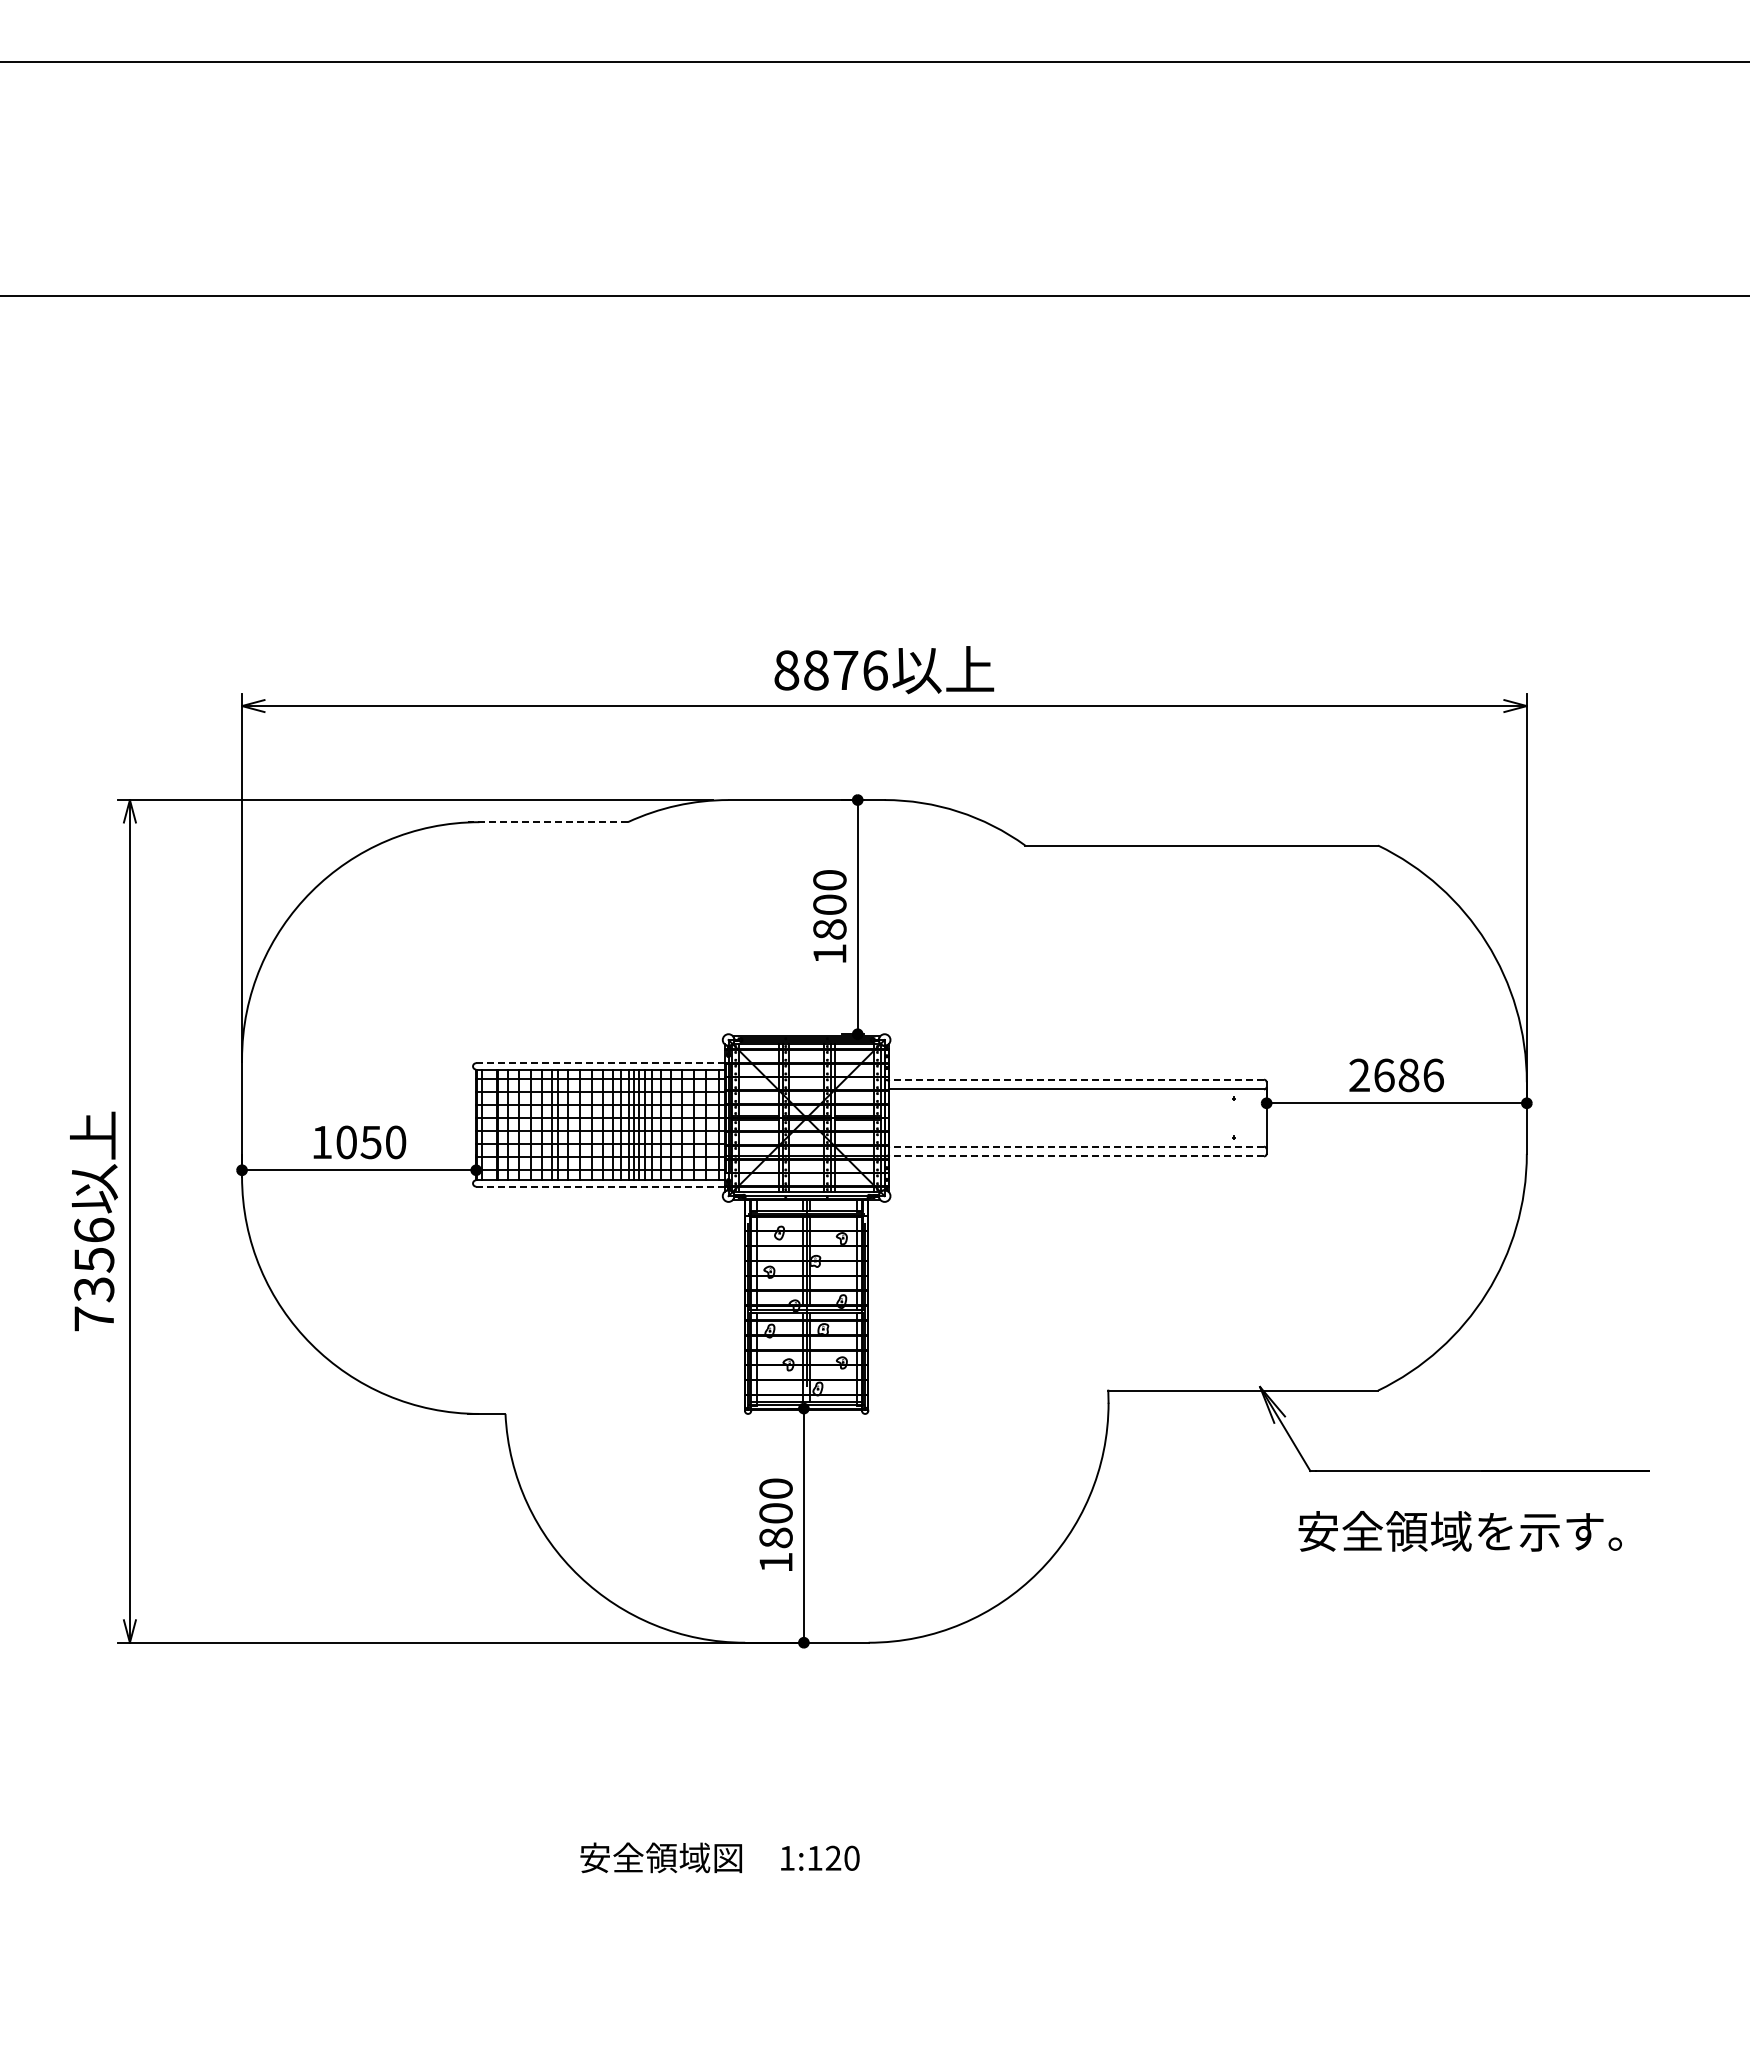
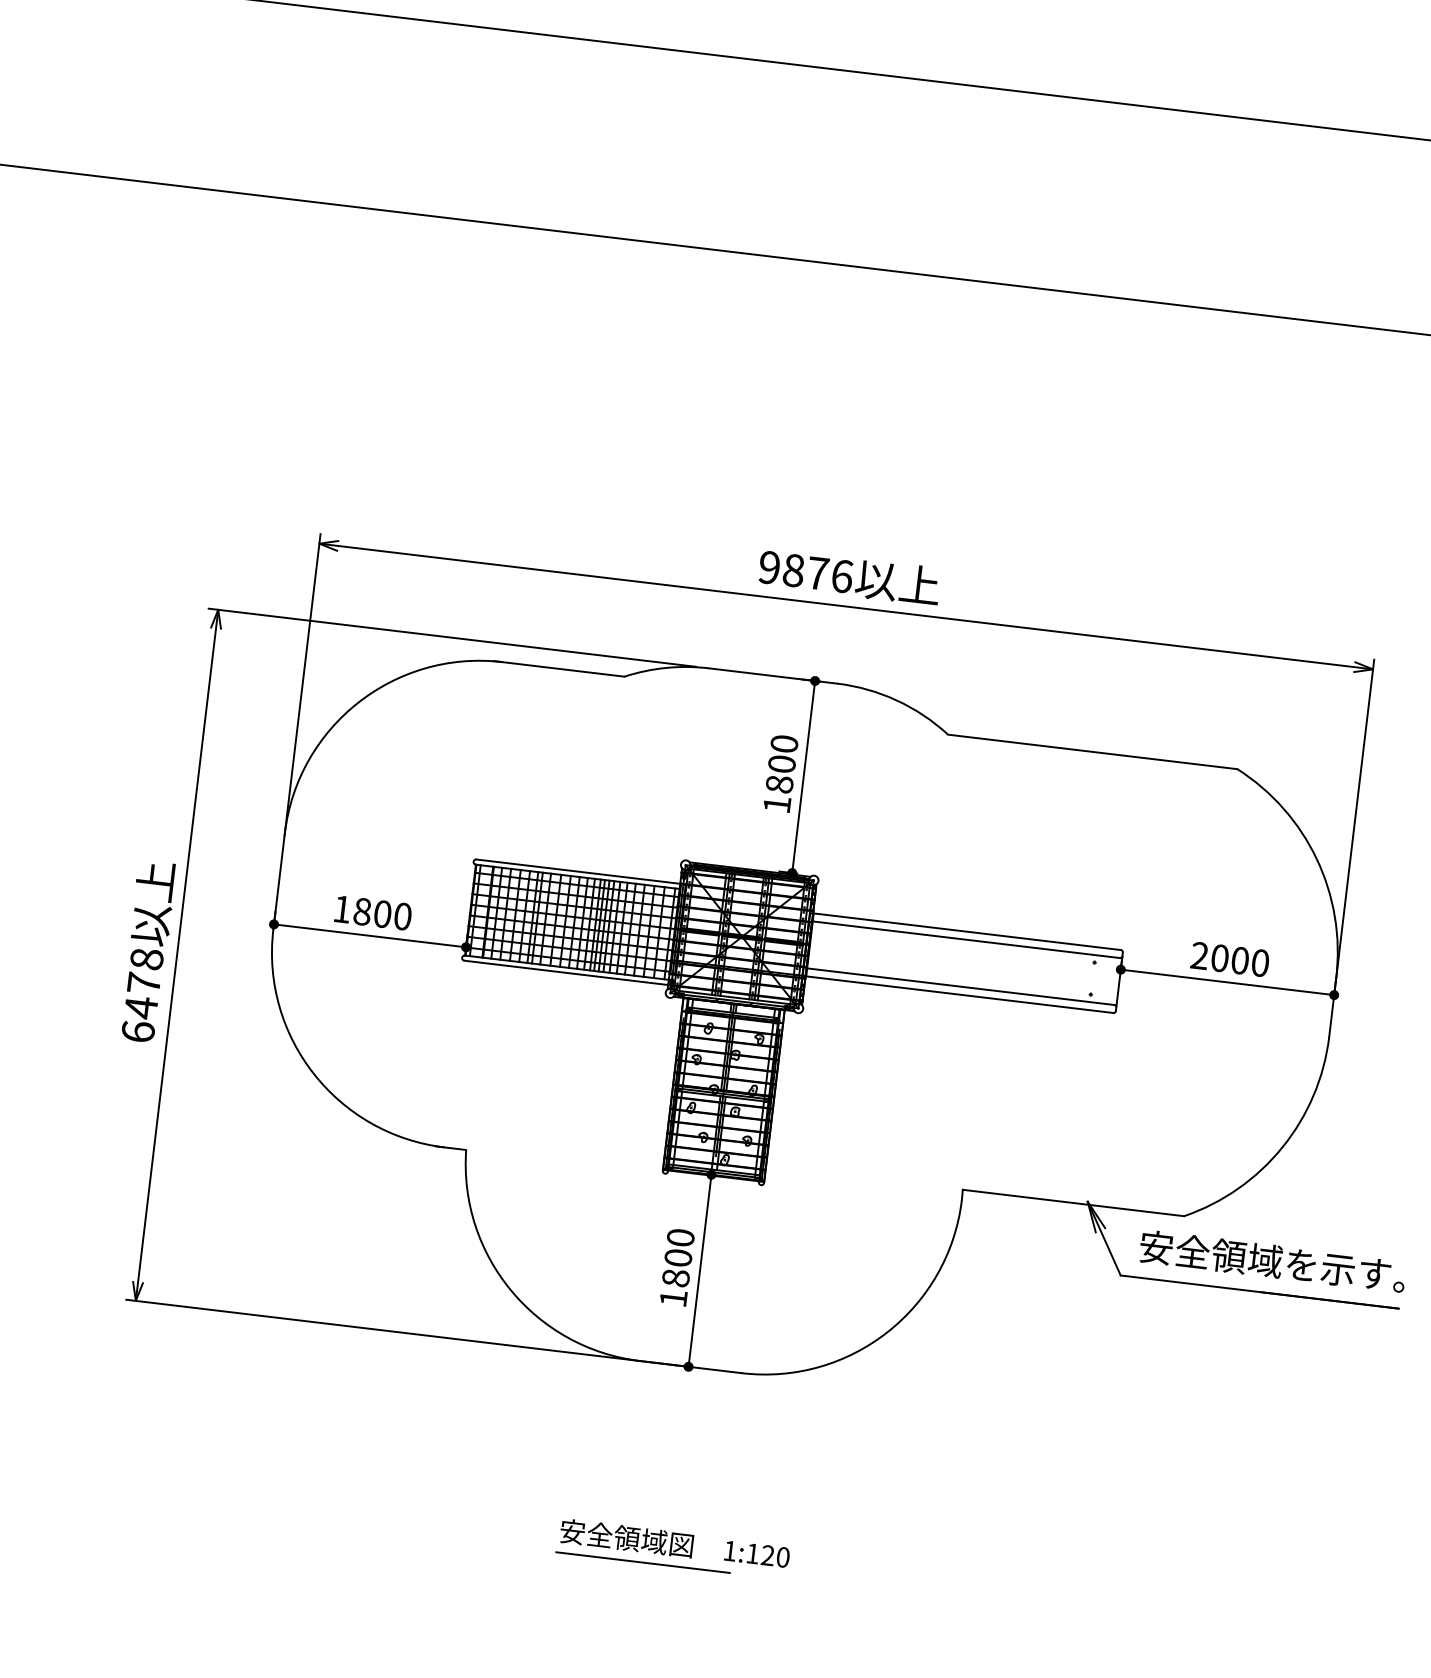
text: (786, 670) -> (769, 567), 8876 -> 9876
line: (548, 822) -> (559, 669), dashed -> solid
line: (599, 1063) -> (577, 871), dashed -> solid
text: (1408, 1075) -> (1239, 960), 2686 -> 2000
line: (1076, 1079) -> (967, 931), dashed -> solid
text: (358, 1142) -> (372, 913), 1050 -> 1800
line: (1076, 1146) -> (960, 986), dashed -> solid
line: (1076, 1156) -> (959, 994), dashed -> solid
line: (599, 1186) -> (565, 972), dashed -> solid
text: (94, 1274) -> (142, 995), 7356 -> 6478
text: (1459, 1531) -> (1272, 1261), moved
text: (719, 1857) -> (674, 1543), moved
line: (777, 1884) -> (643, 1562), added

